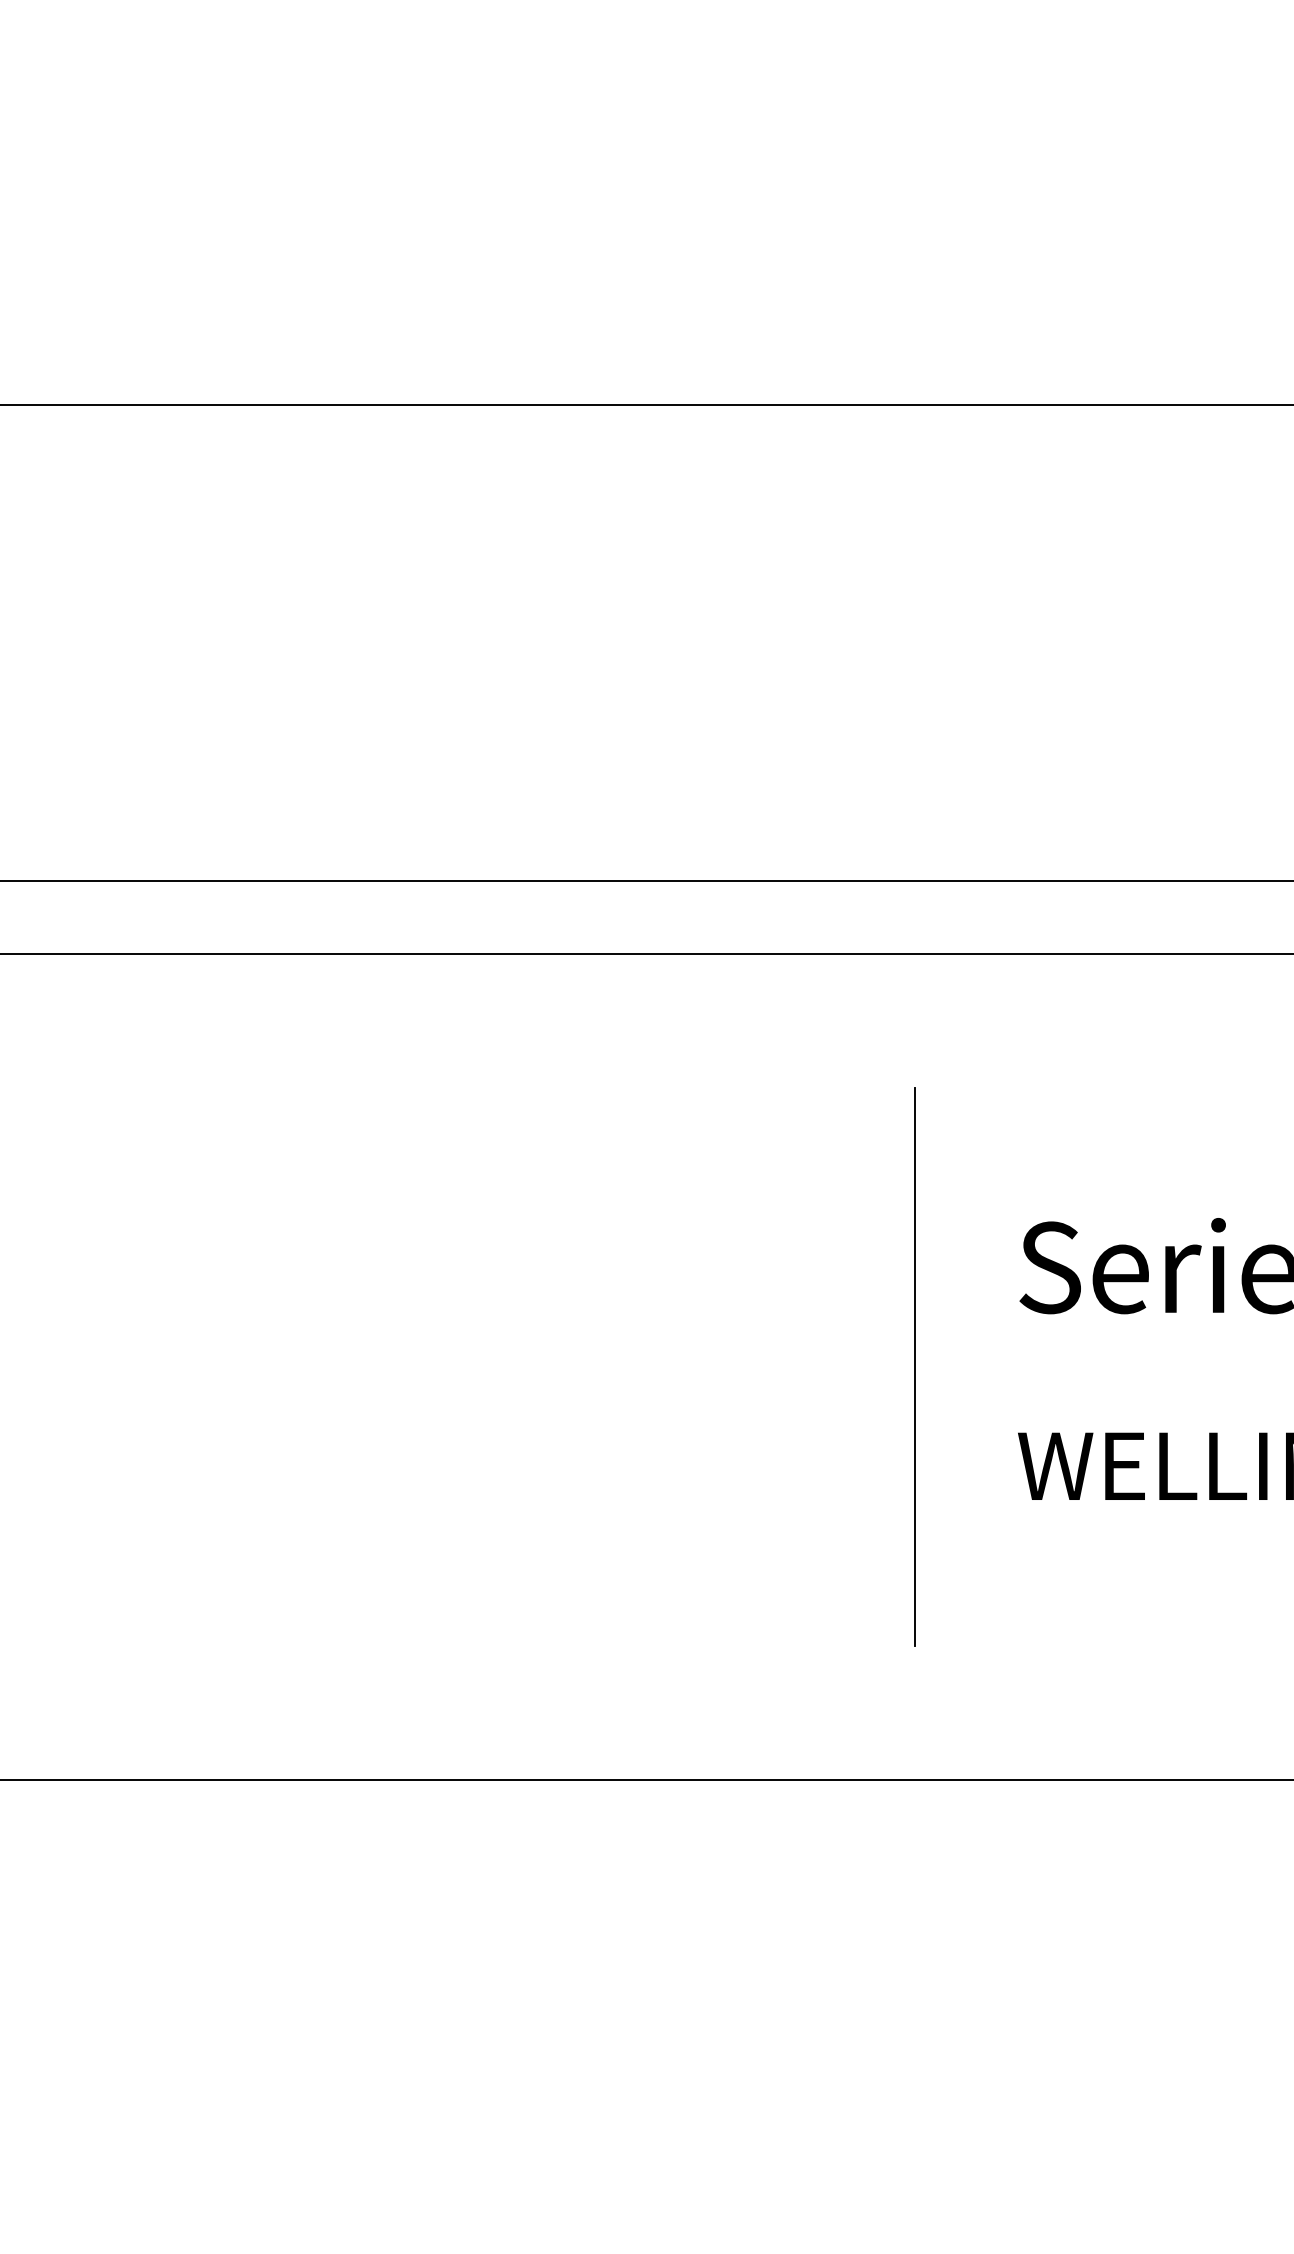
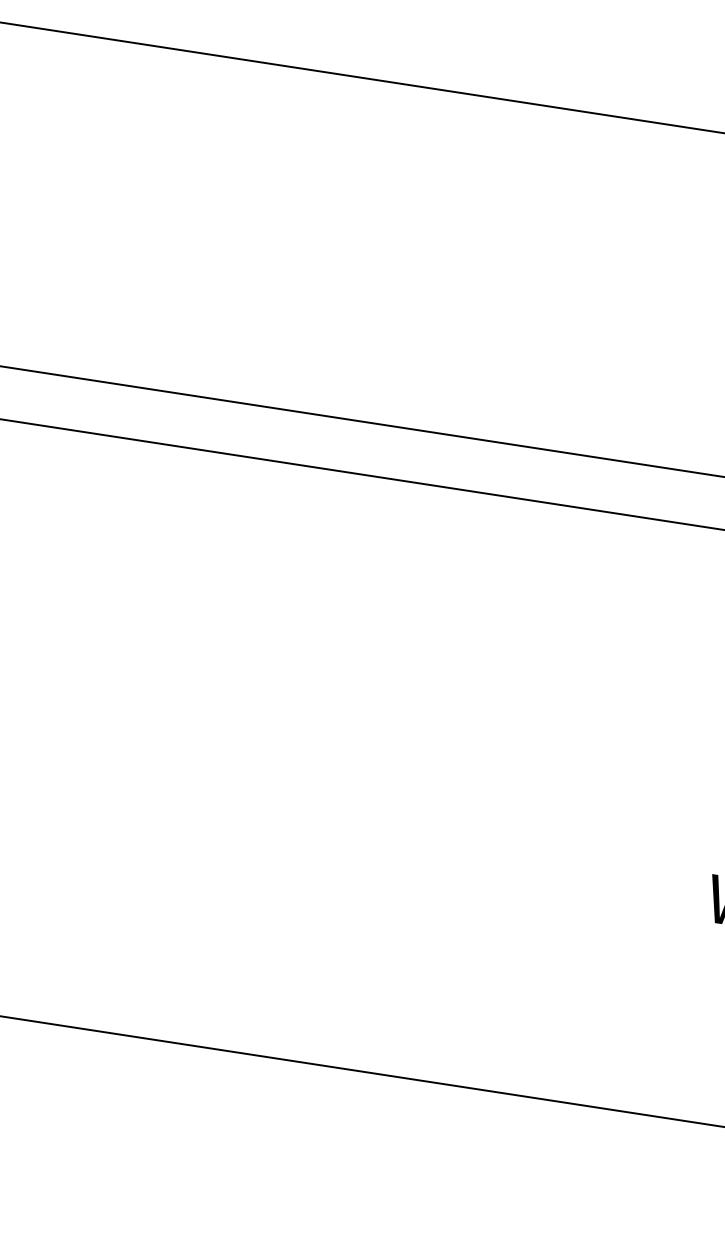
line: (914, 1366) -> (646, 816), removed

